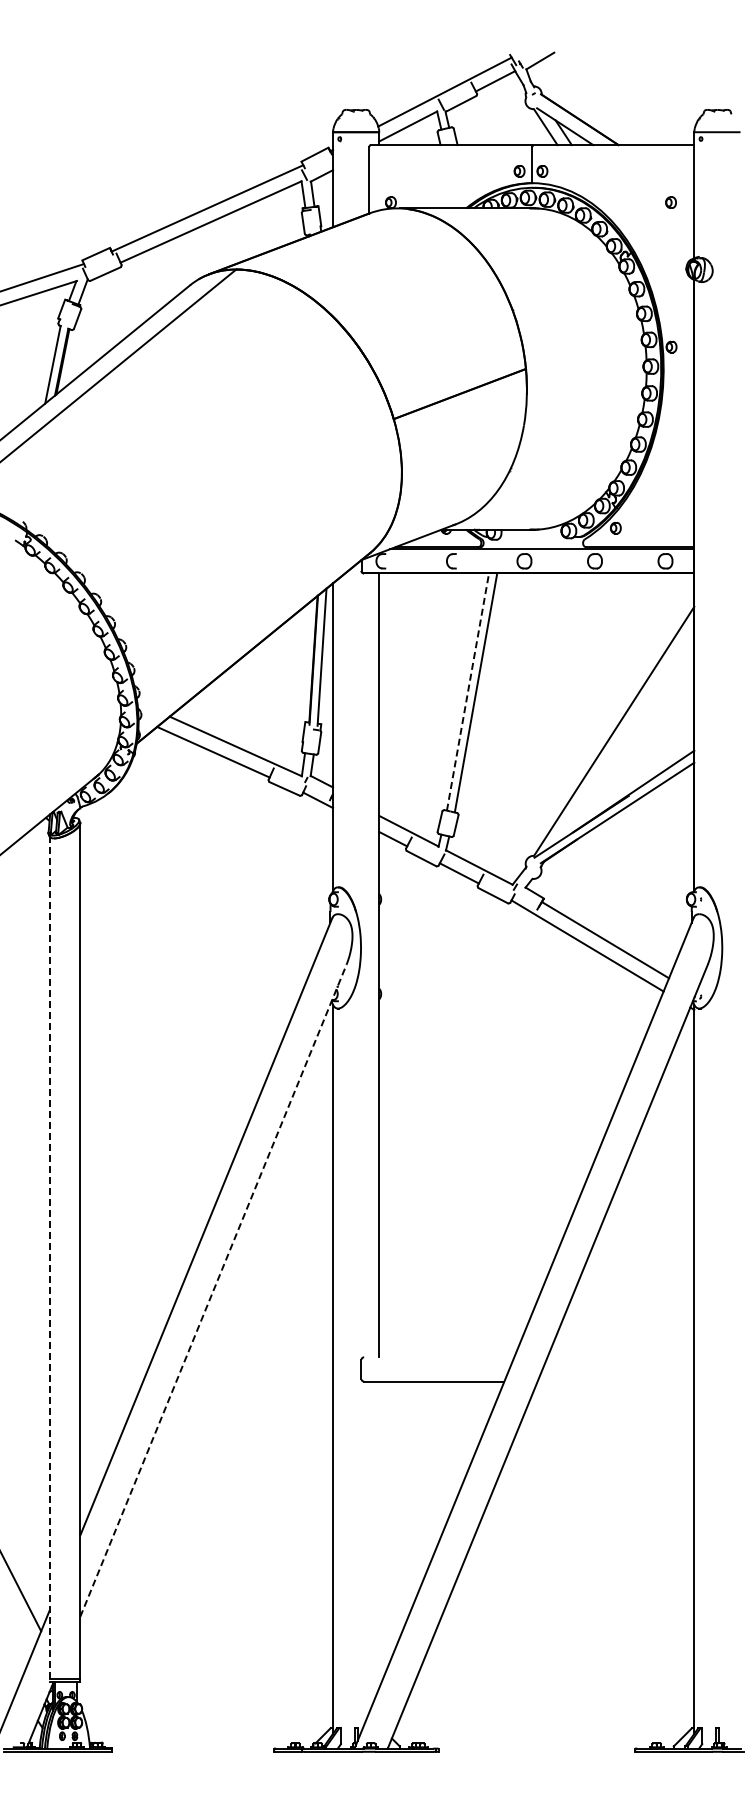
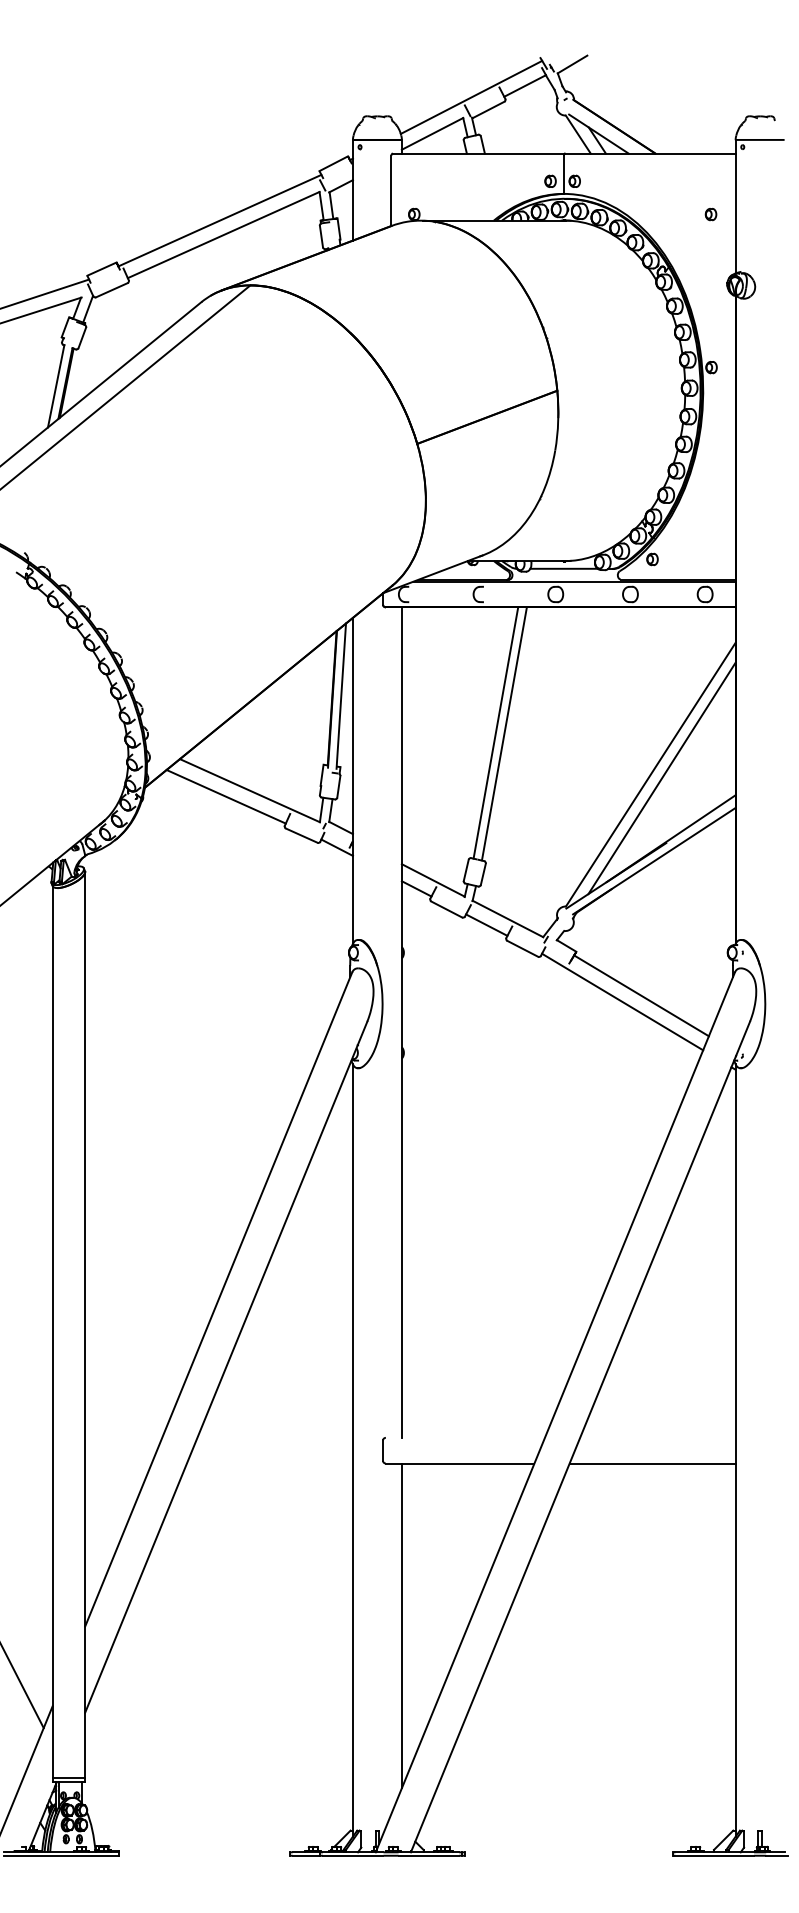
line: (532, 537) -> (564, 569), added
line: (468, 691) -> (496, 732), dashed -> solid
line: (624, 734) -> (661, 777), added
line: (49, 1259) -> (52, 1334), dashed -> solid
line: (213, 1290) -> (226, 1367), dashed -> solid
line: (615, 1381) -> (652, 1463), added
line: (379, 1534) -> (402, 1625), added

